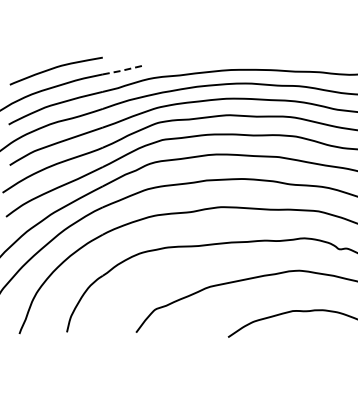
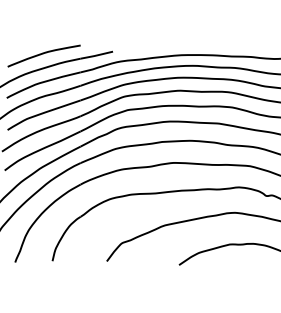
line: (123, 70) -> (96, 55), dashed -> solid

